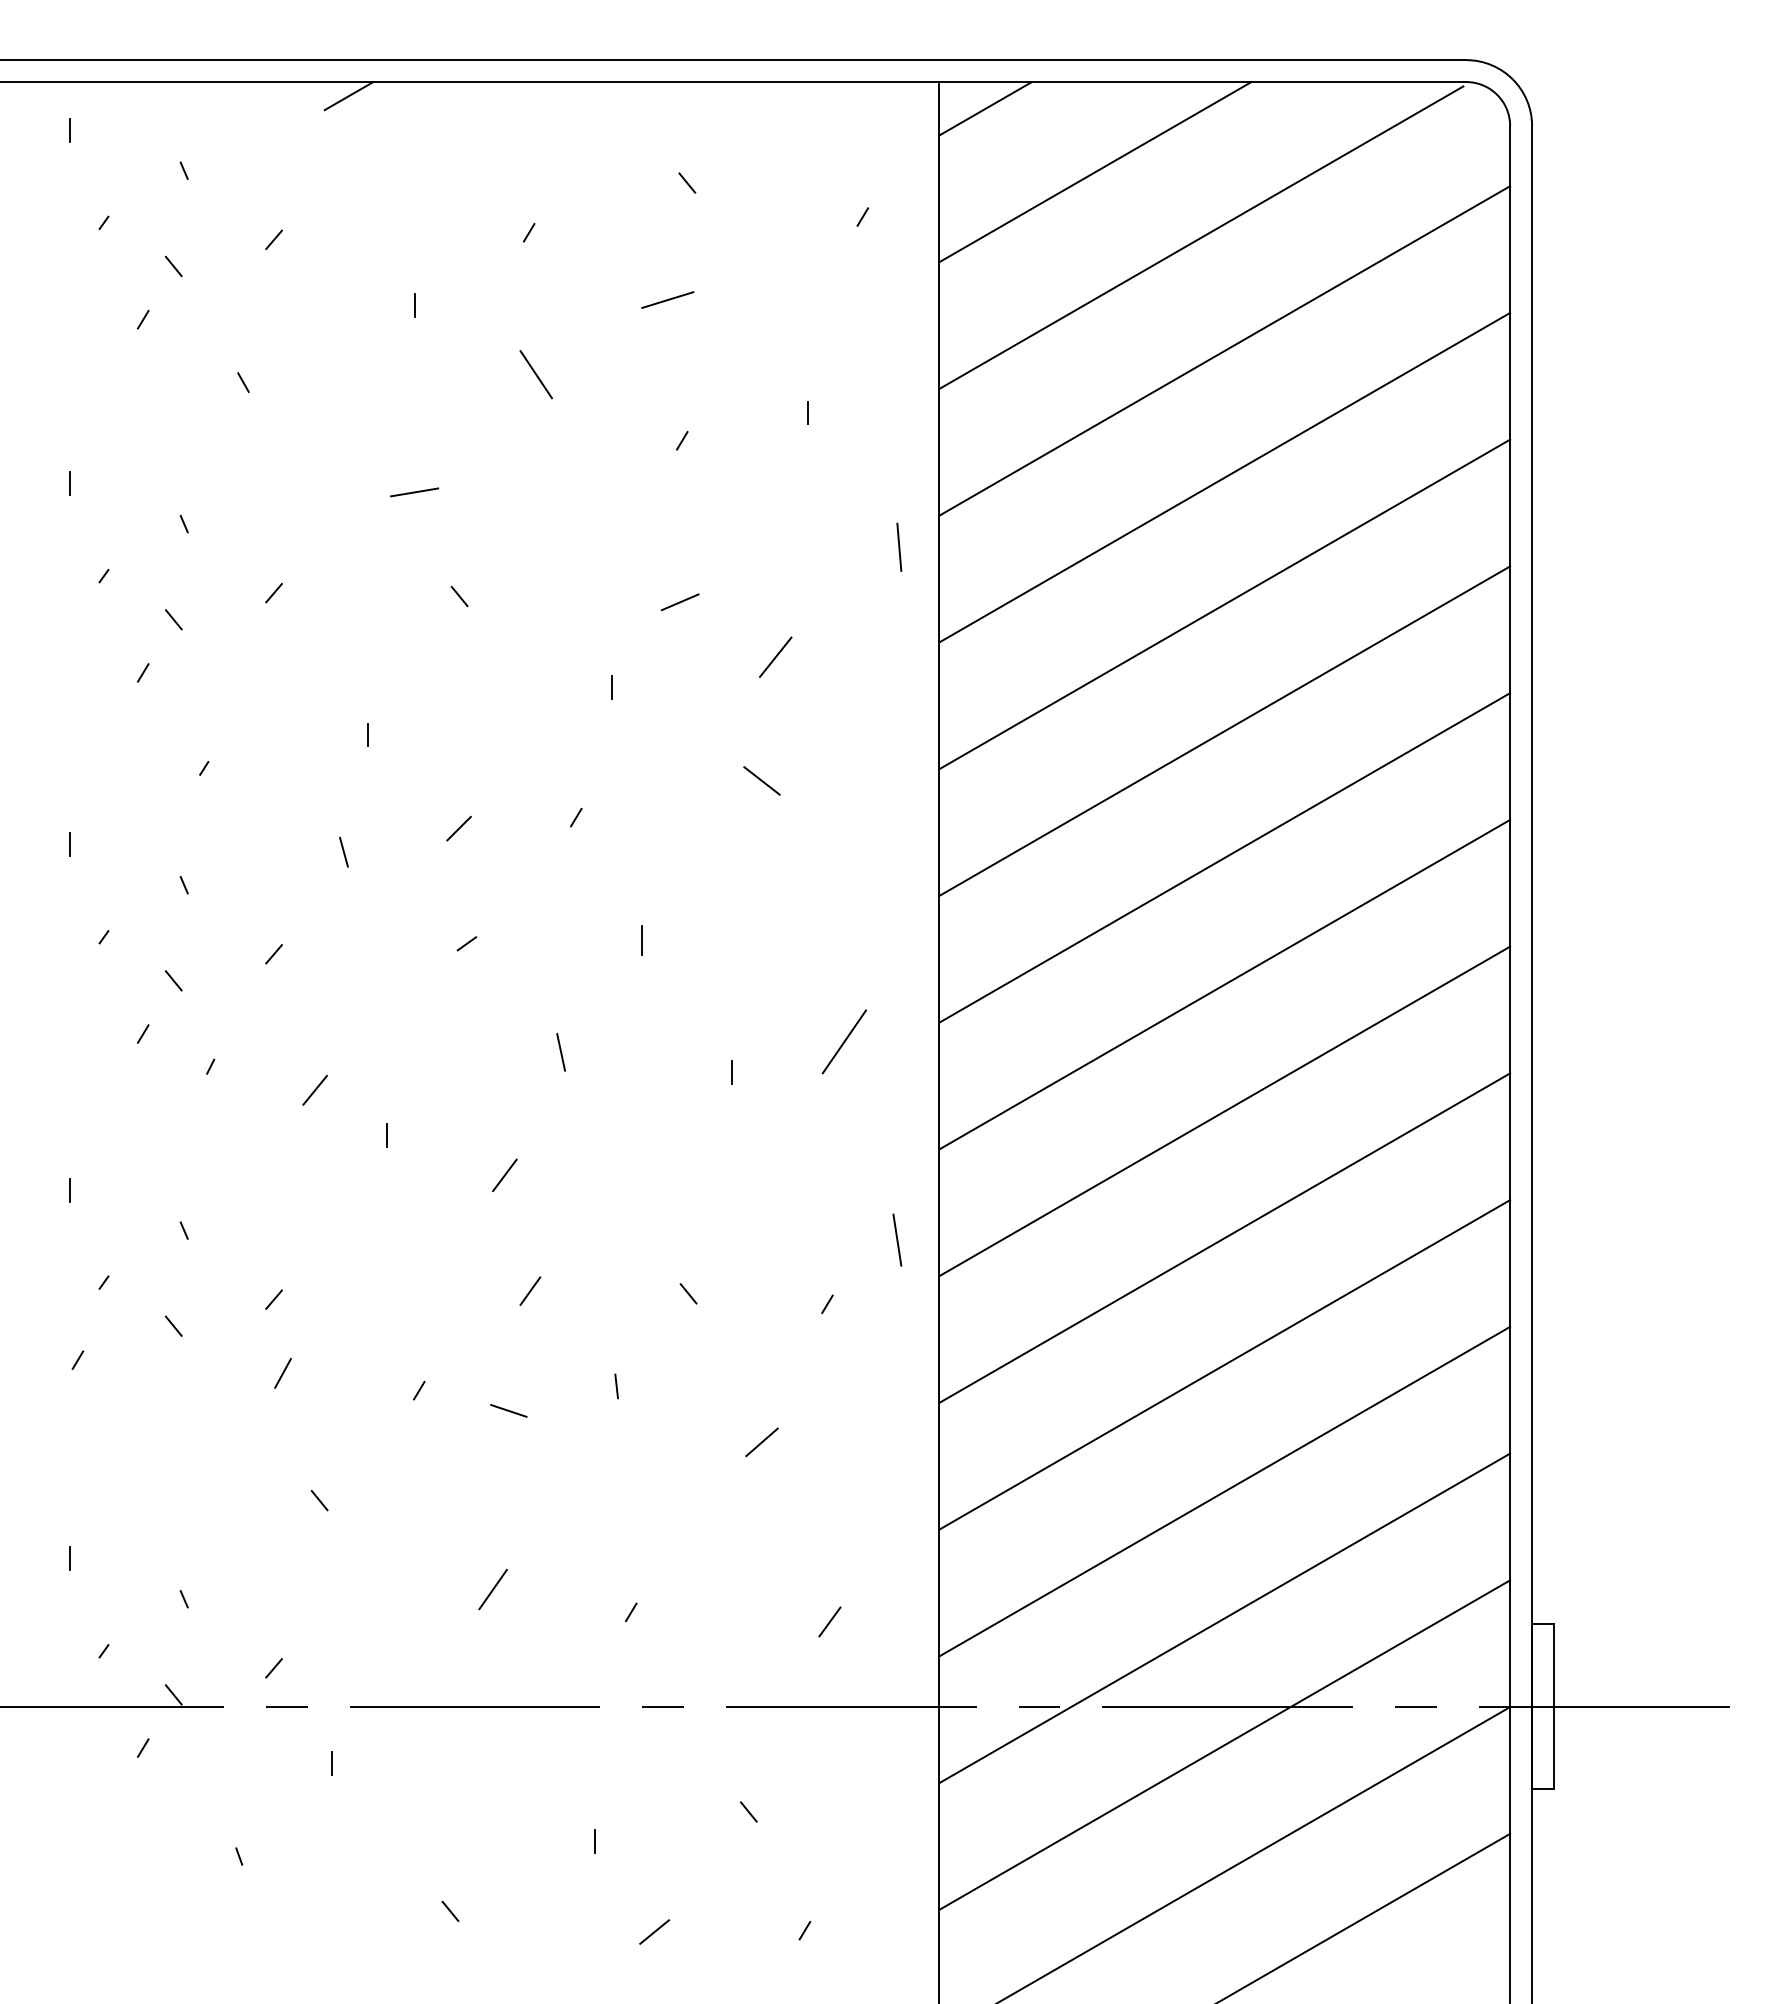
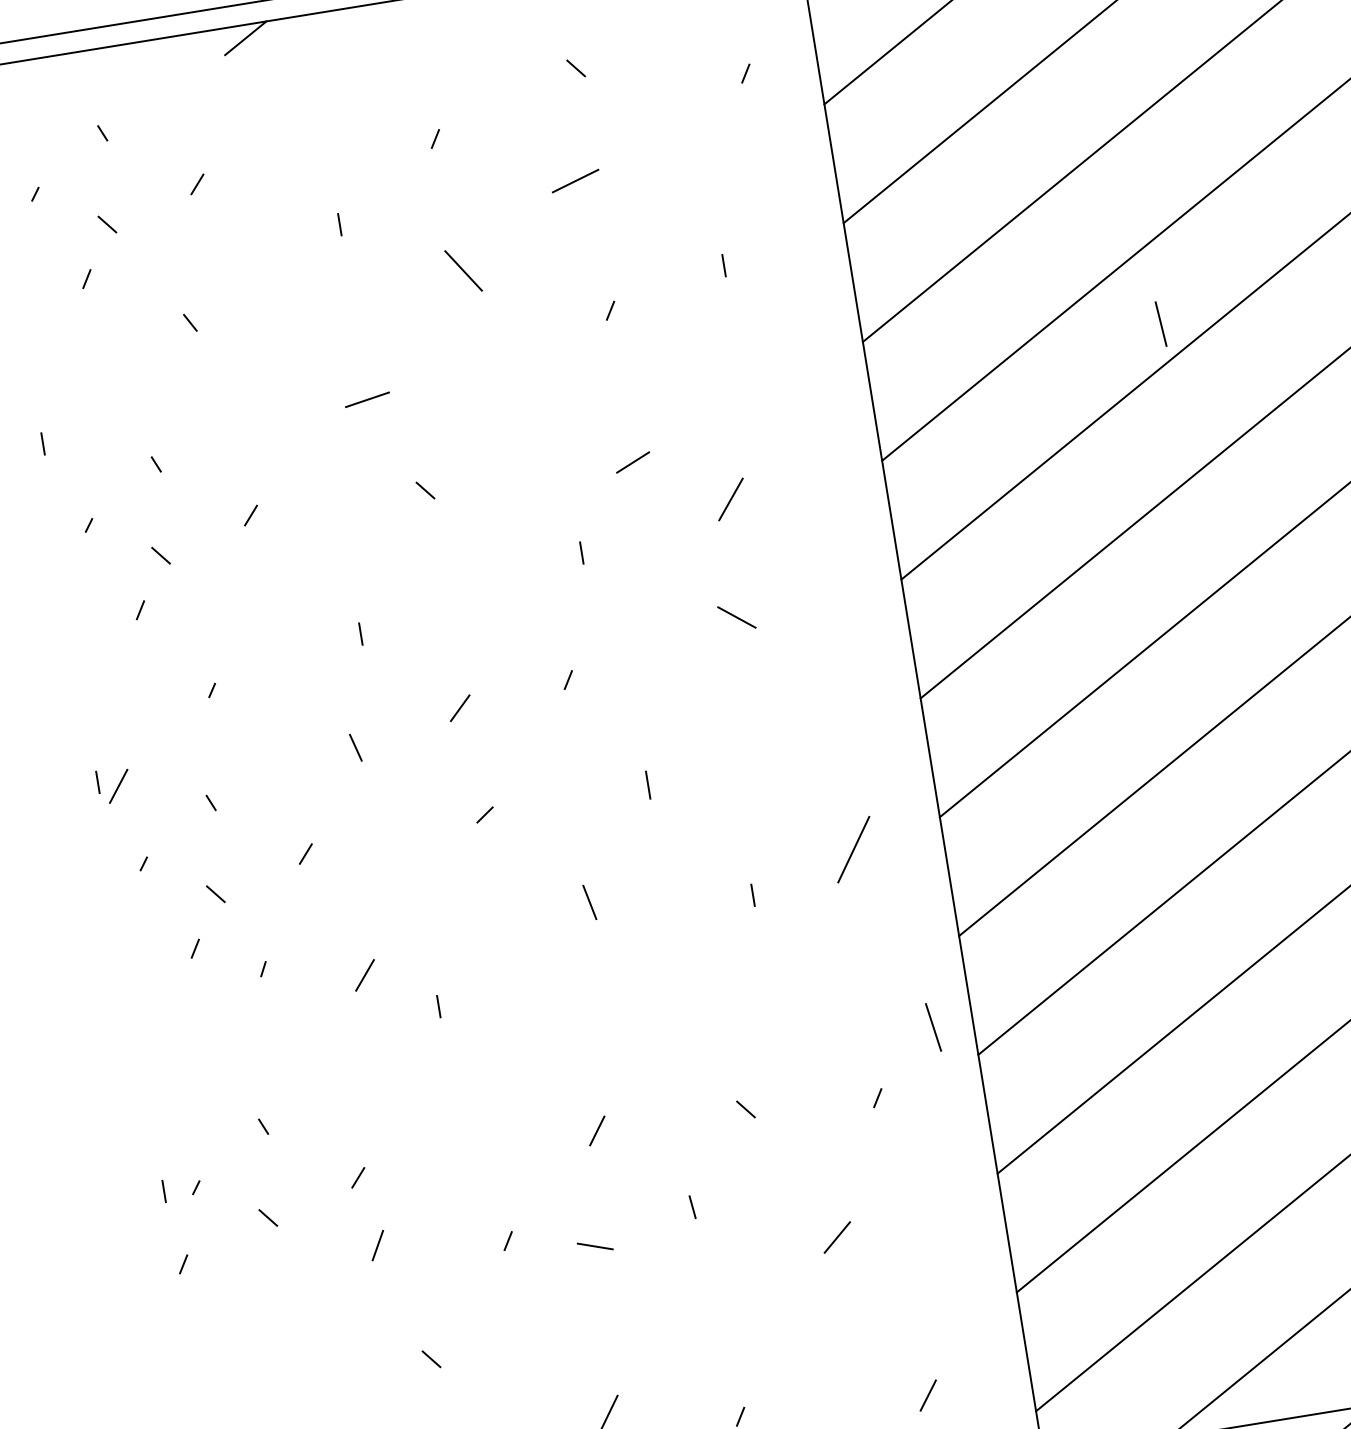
line: (899, 546) -> (1161, 323), moved
line: (504, 1175) -> (118, 786), moved
line: (69, 1190) -> (163, 1191), moved

